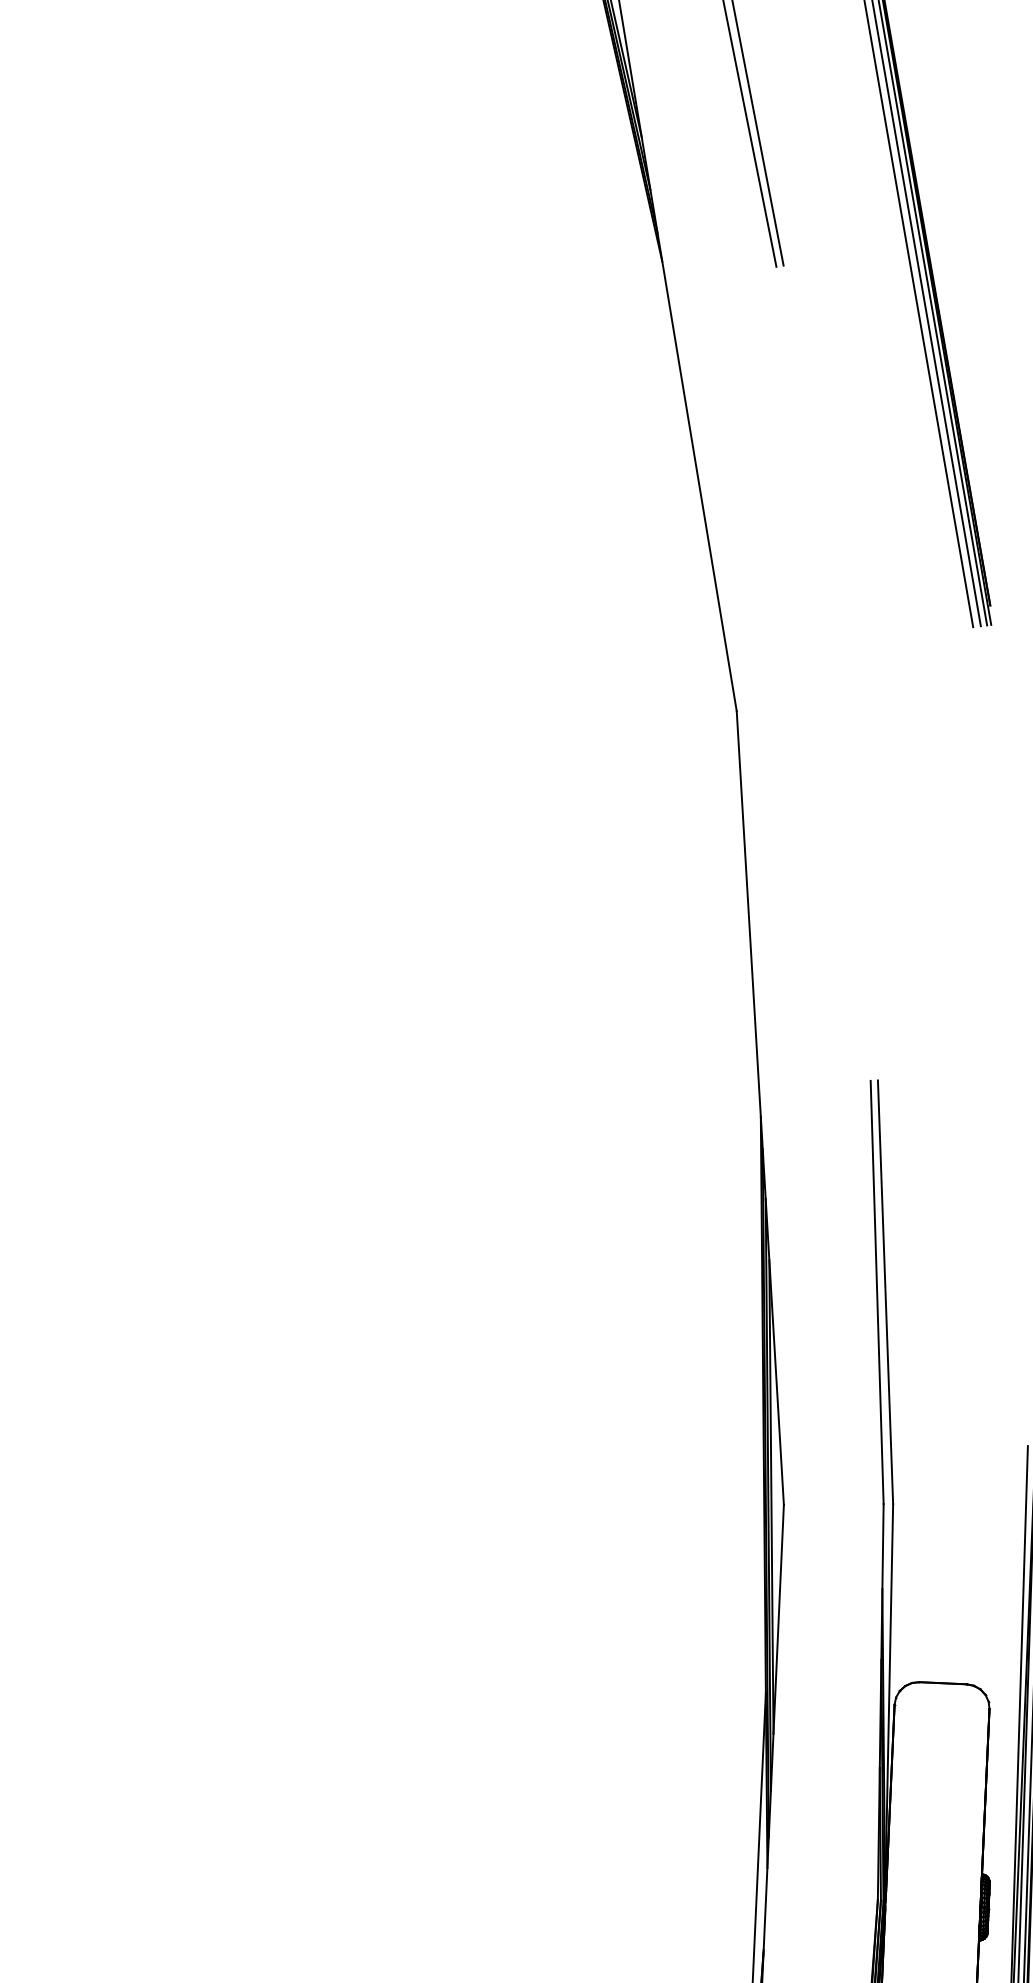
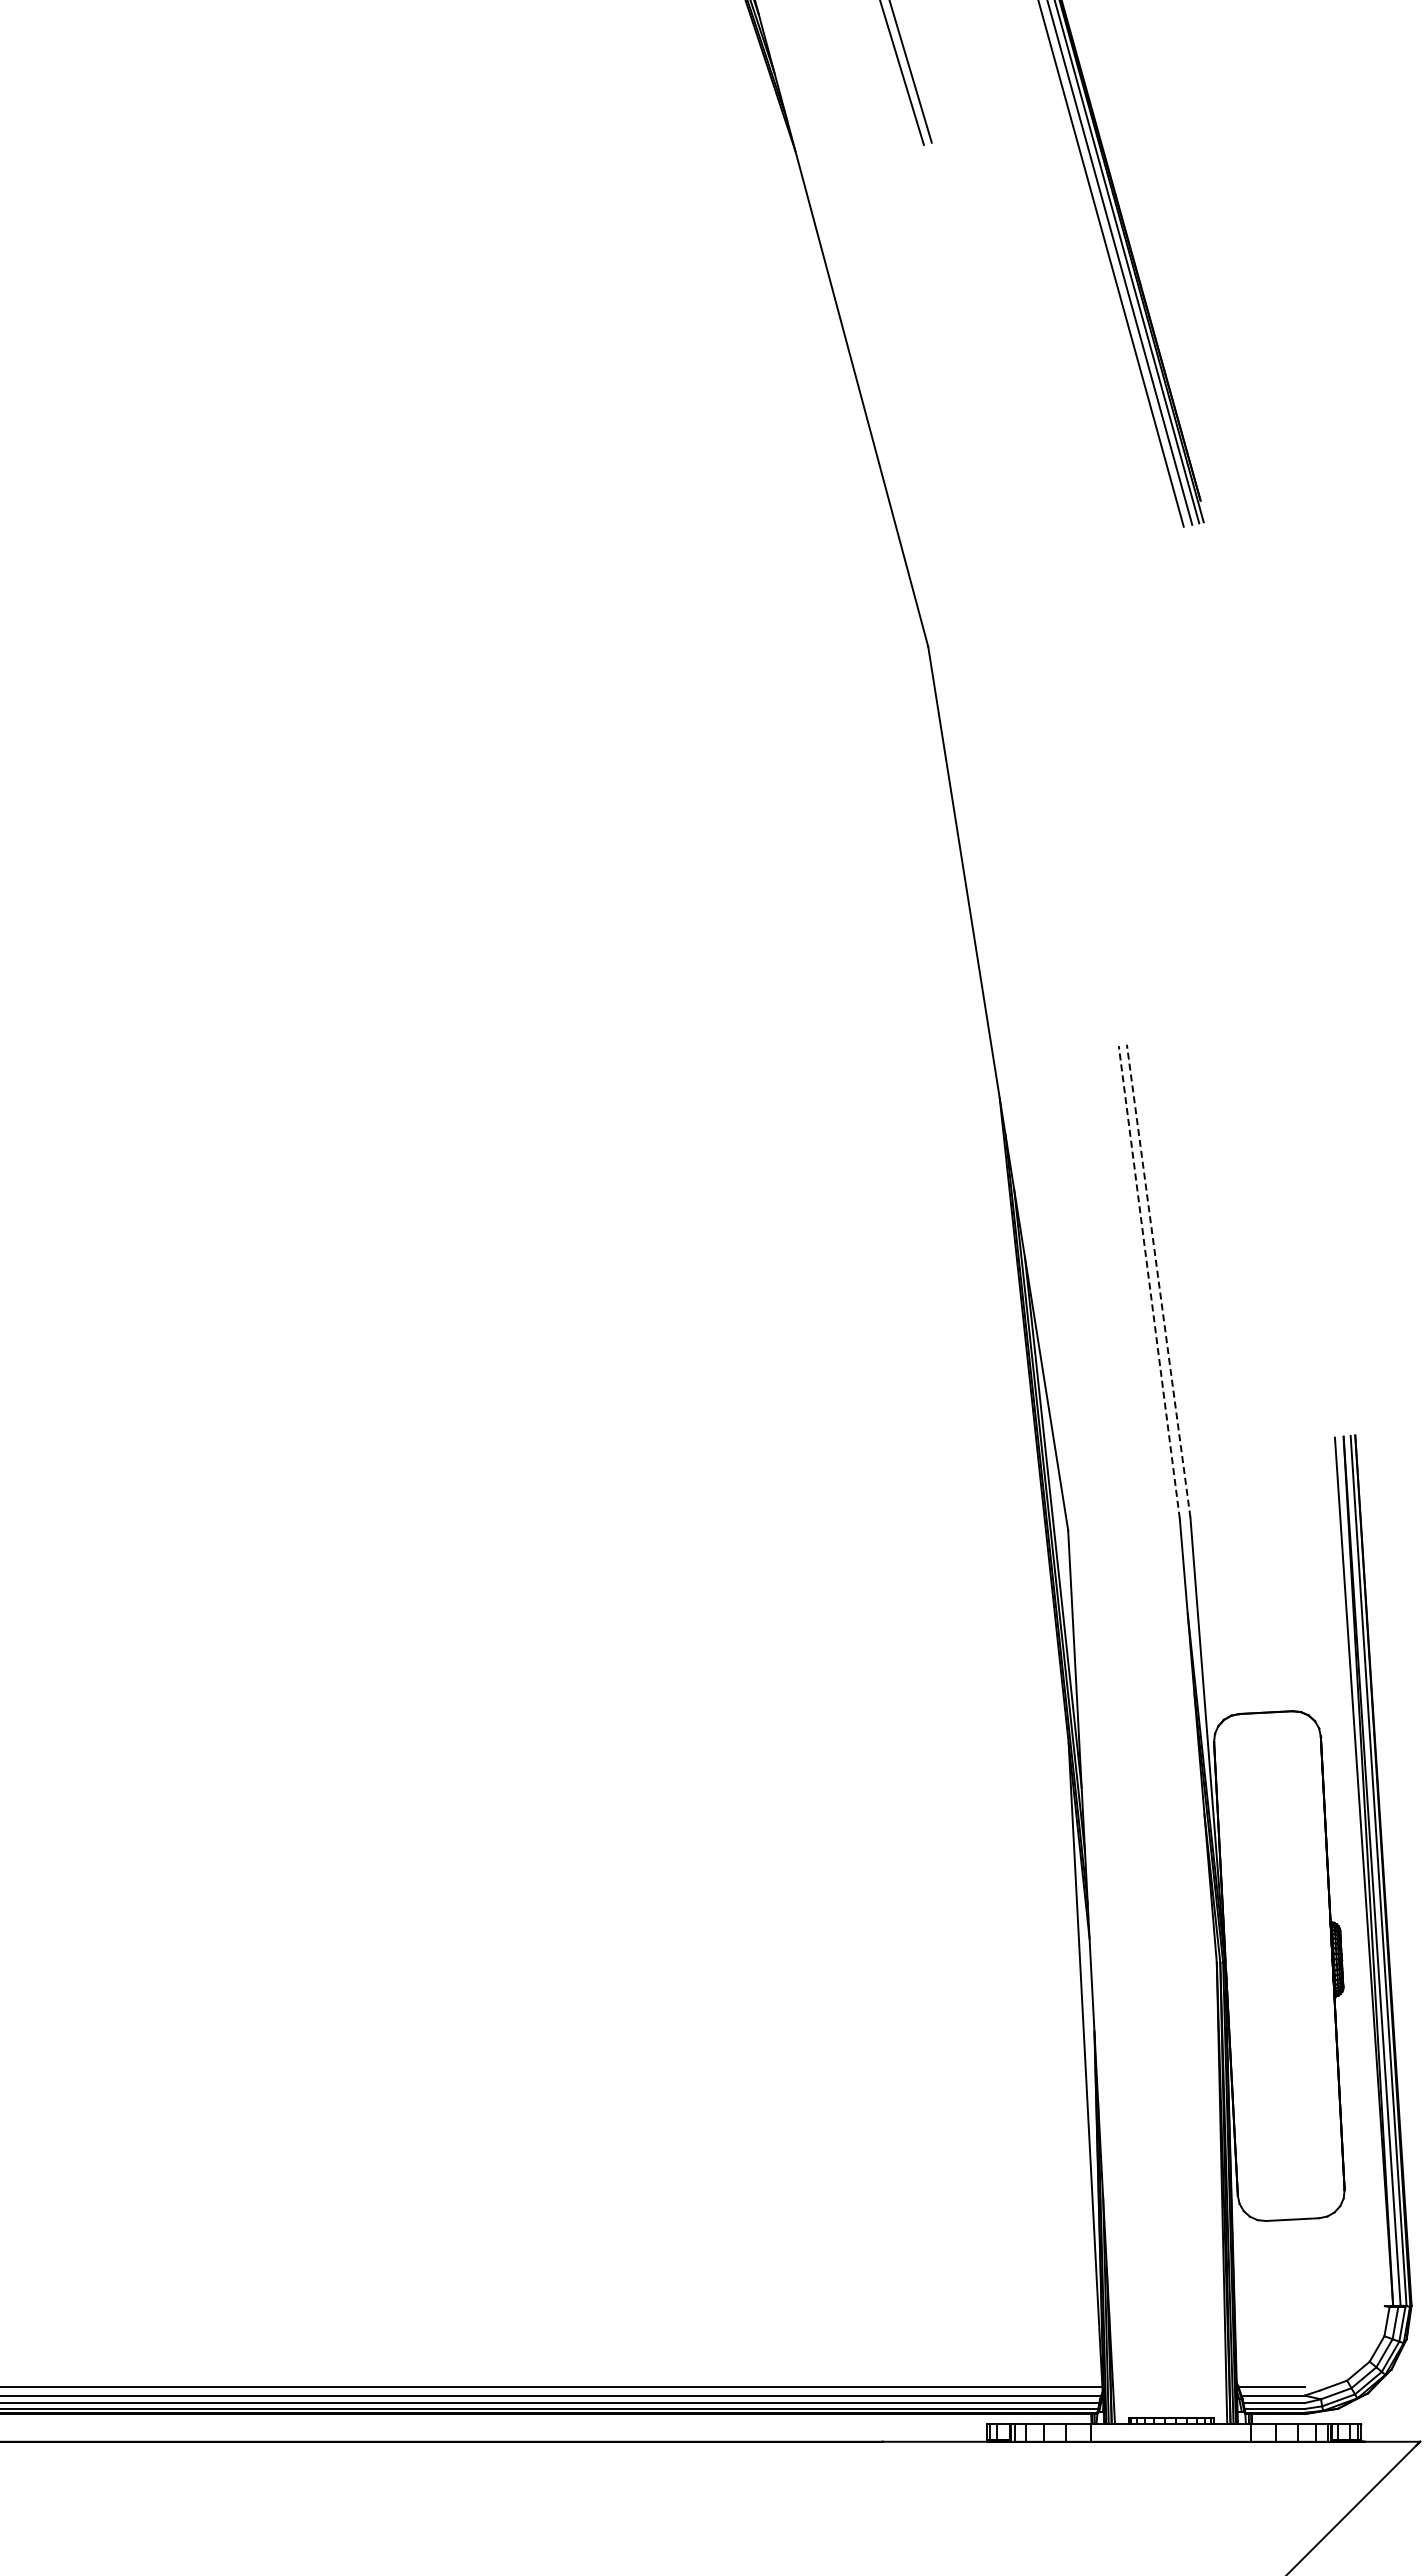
line: (877, 1291) -> (1149, 1281), solid -> dashed
line: (885, 1292) -> (1158, 1281), solid -> dashed

